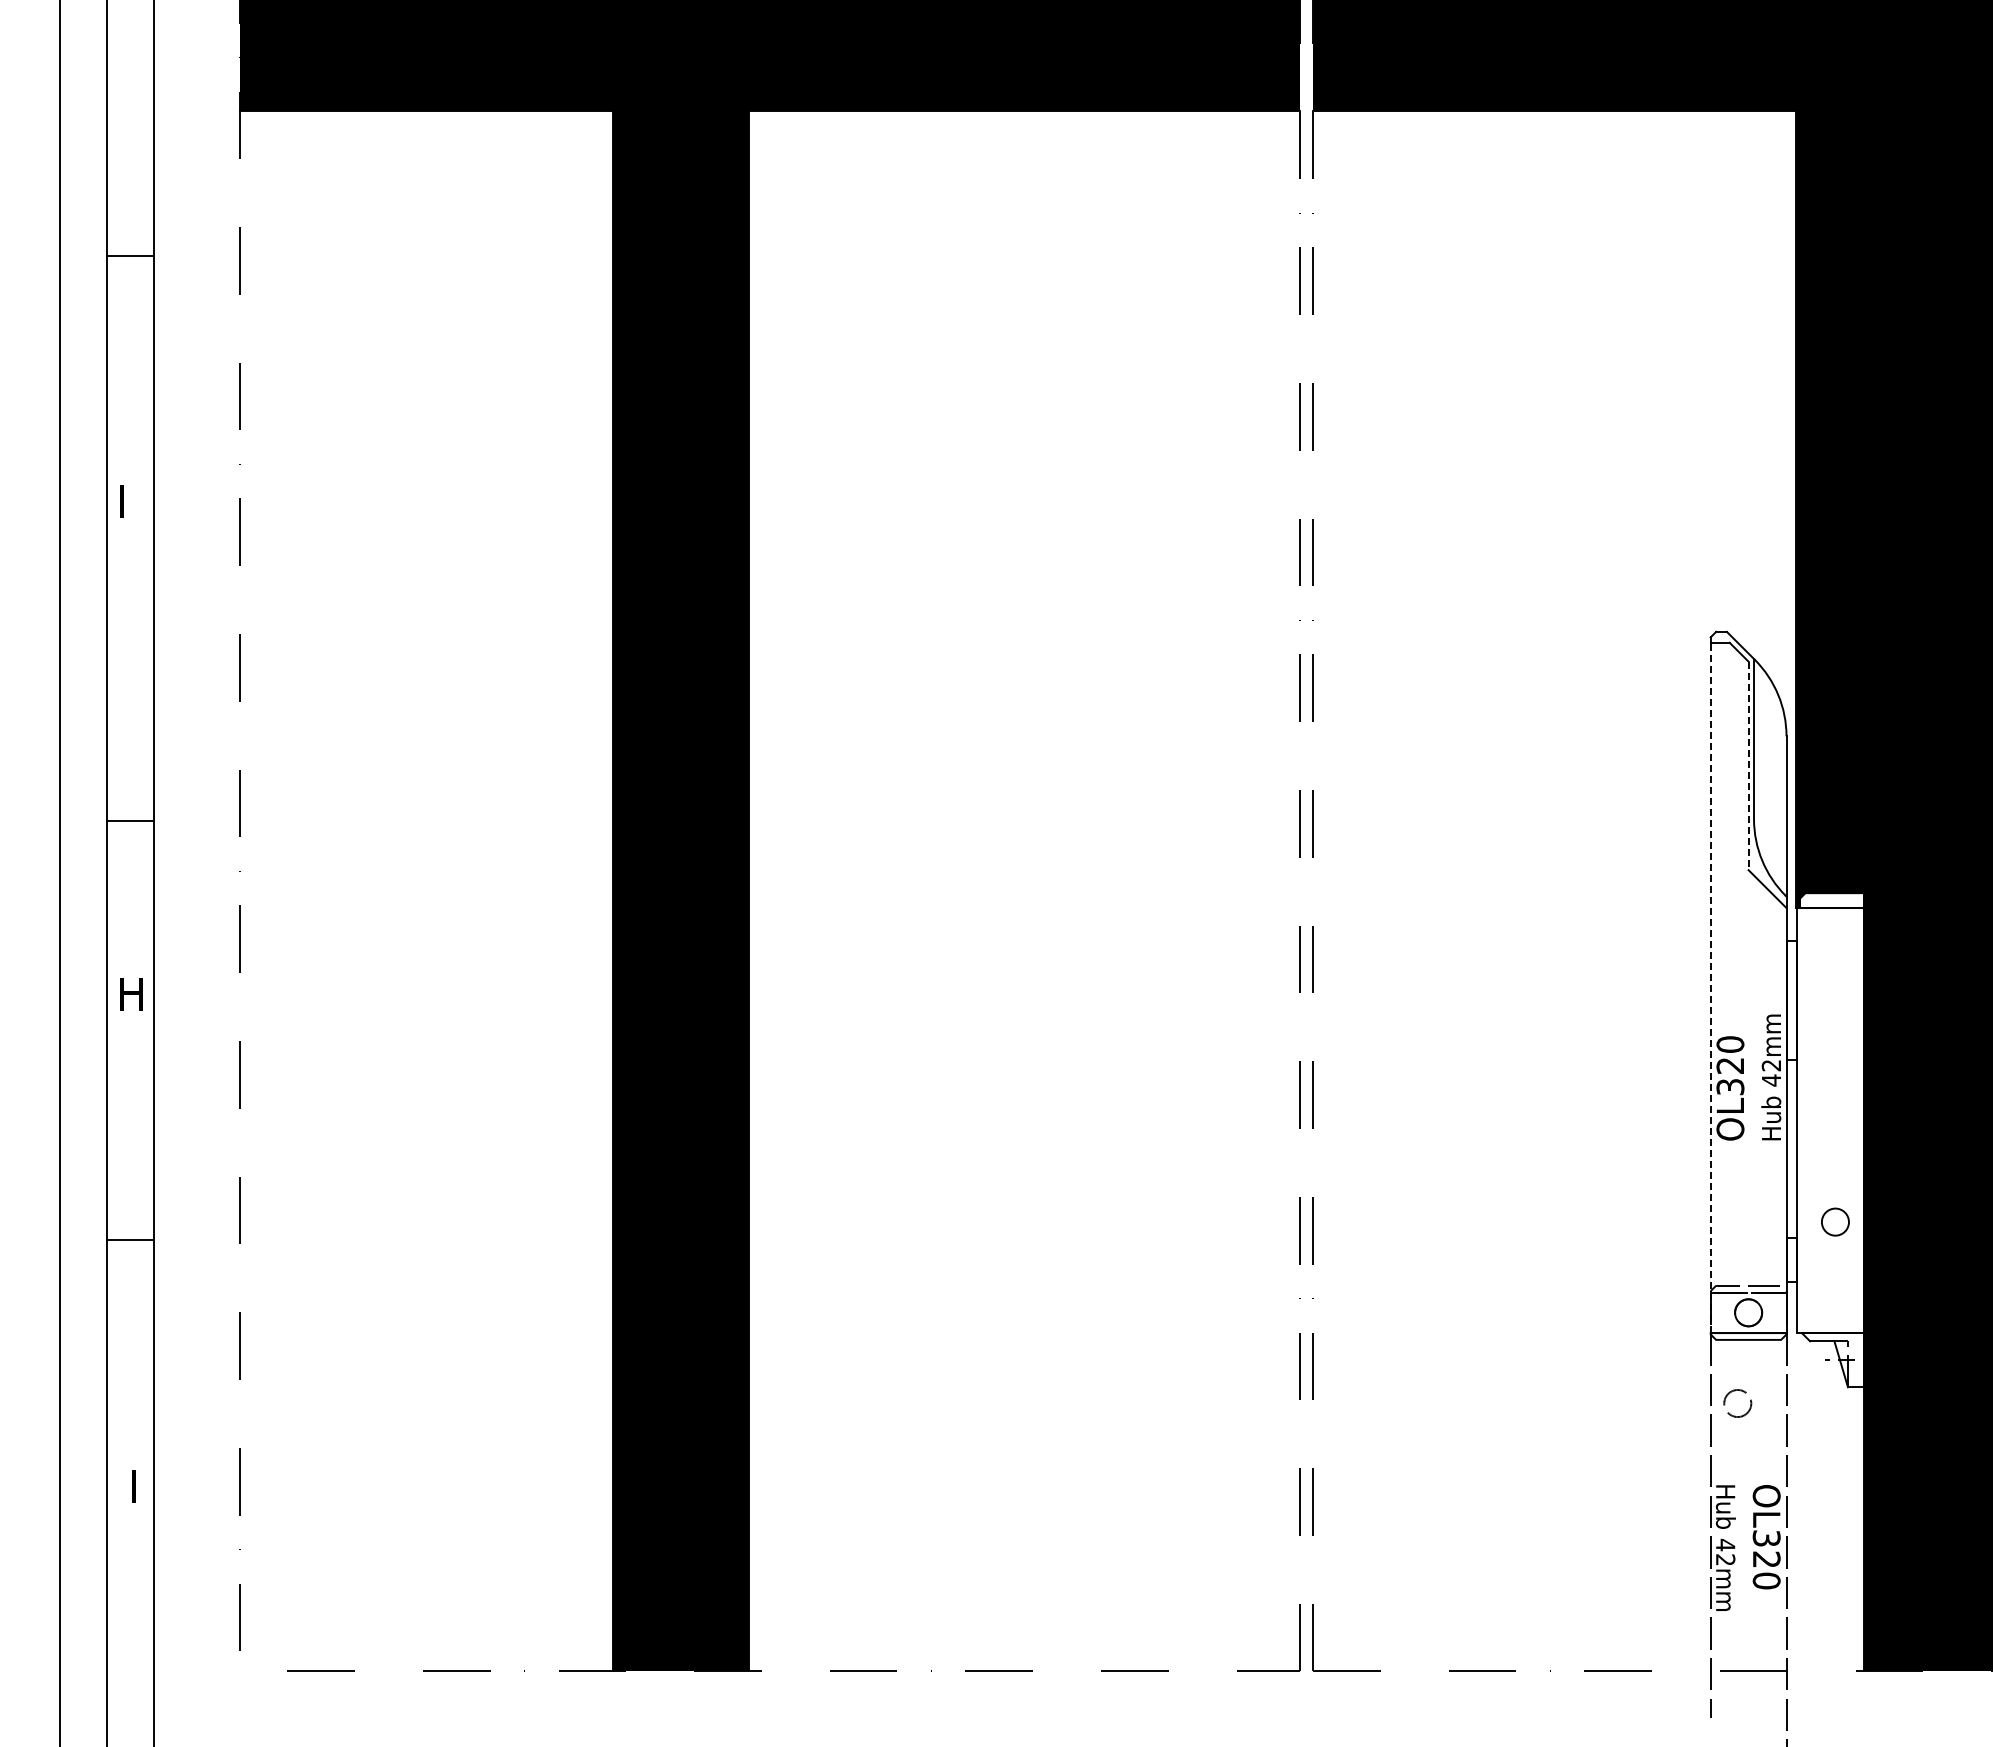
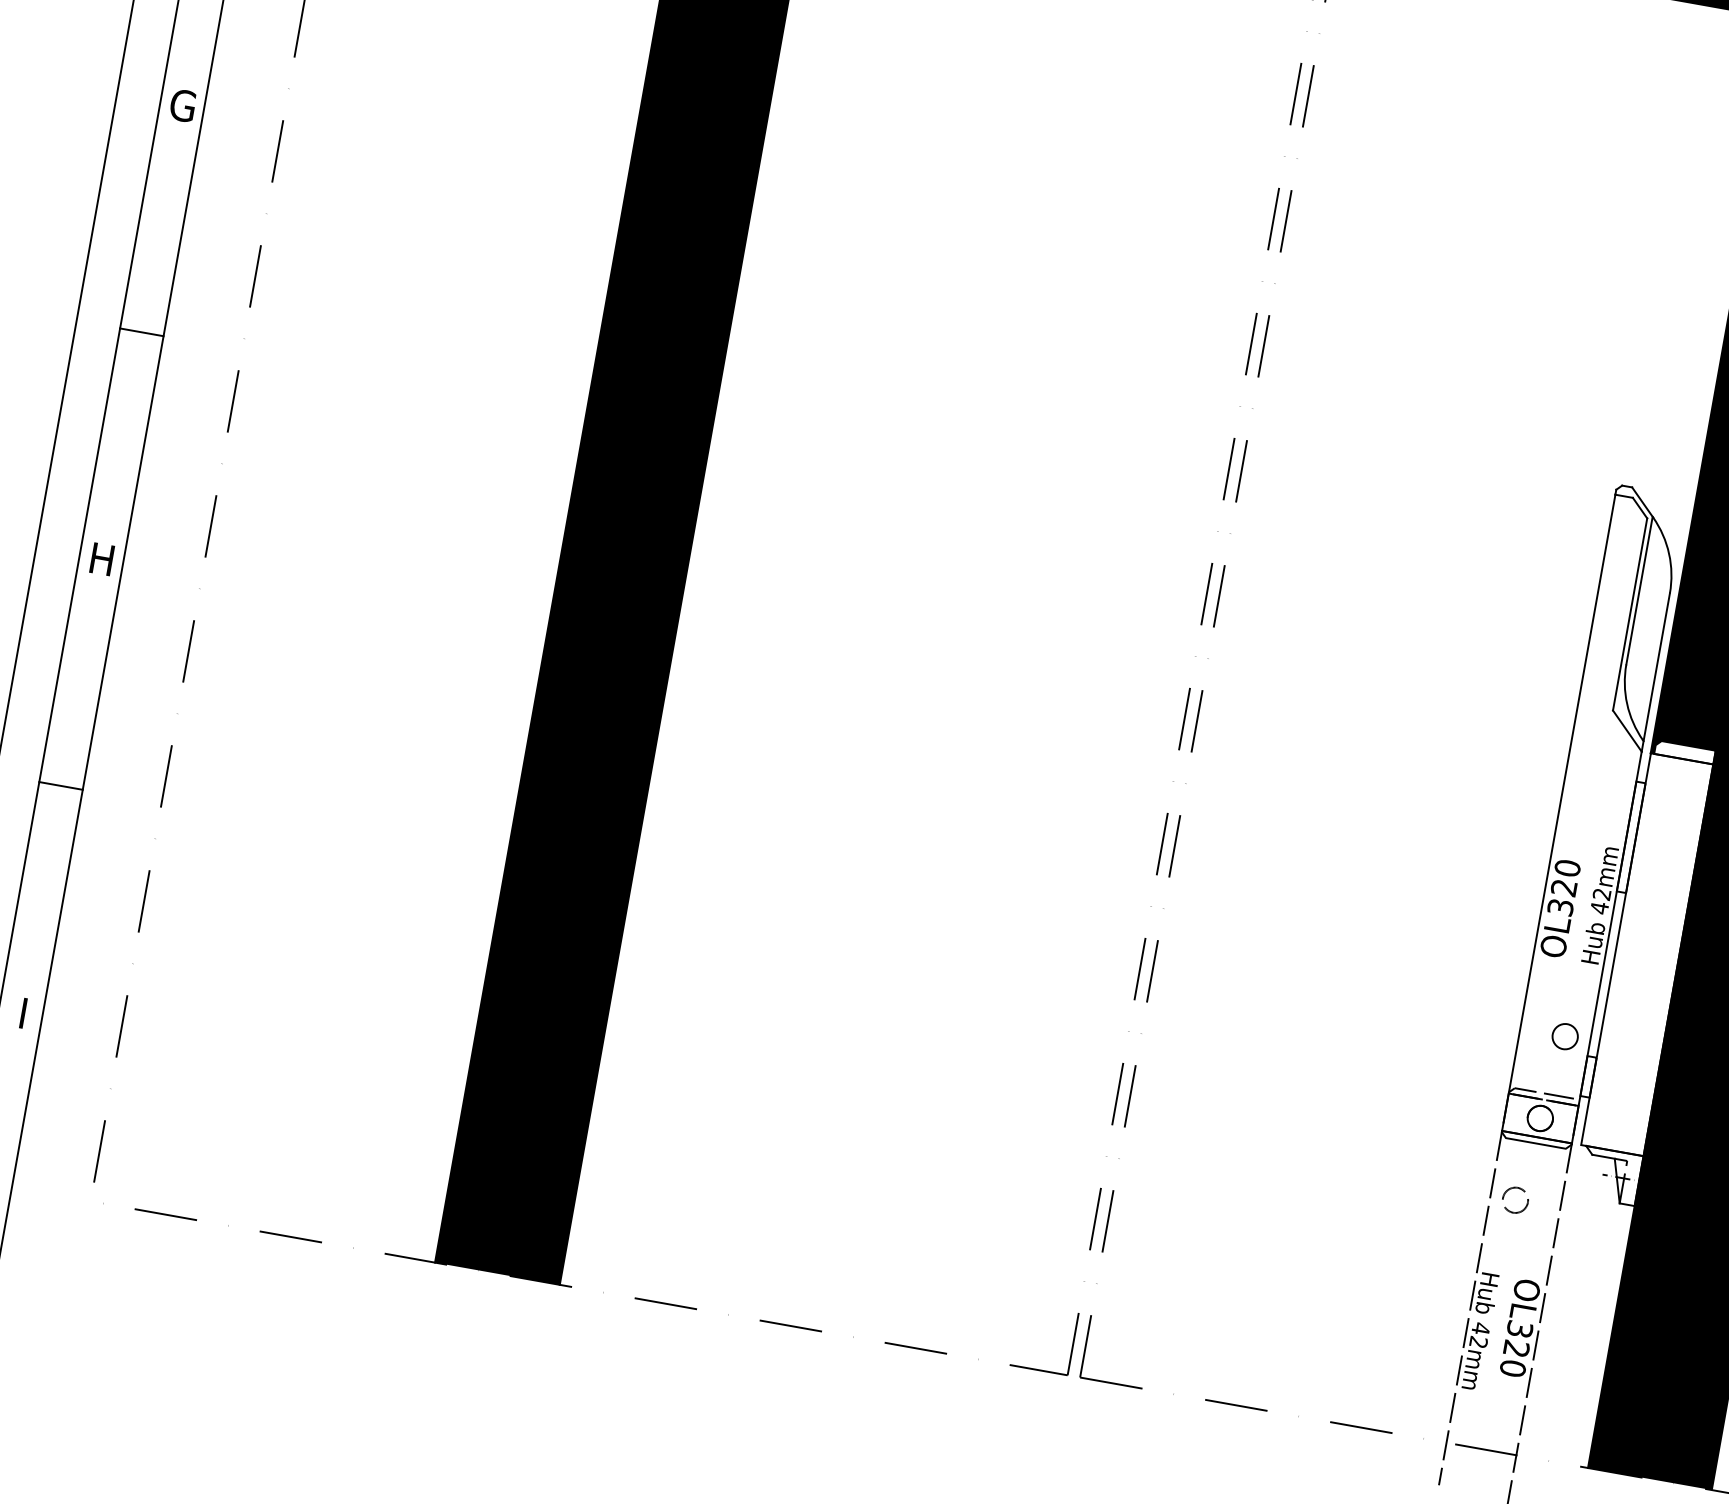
text: (131, 502) -> (183, 106), I -> G
line: (1748, 766) -> (1629, 614), dashed -> solid
line: (130, 821) -> (141, 332), moved
line: (1710, 987) -> (1558, 812), dashed -> solid
circle: (1835, 1221) -> (1565, 1036), moved

